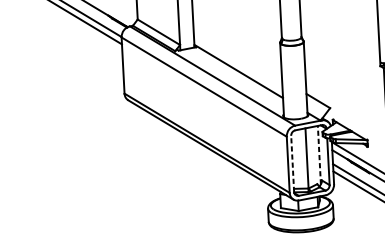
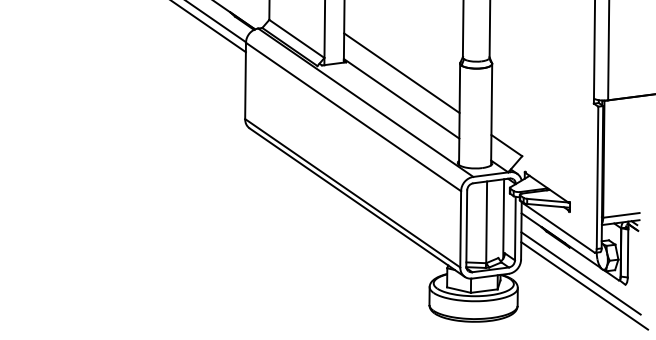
line: (237, 52) -> (401, 73), added
line: (319, 155) -> (503, 219), dashed -> solid
line: (292, 163) -> (466, 228), dashed -> solid

